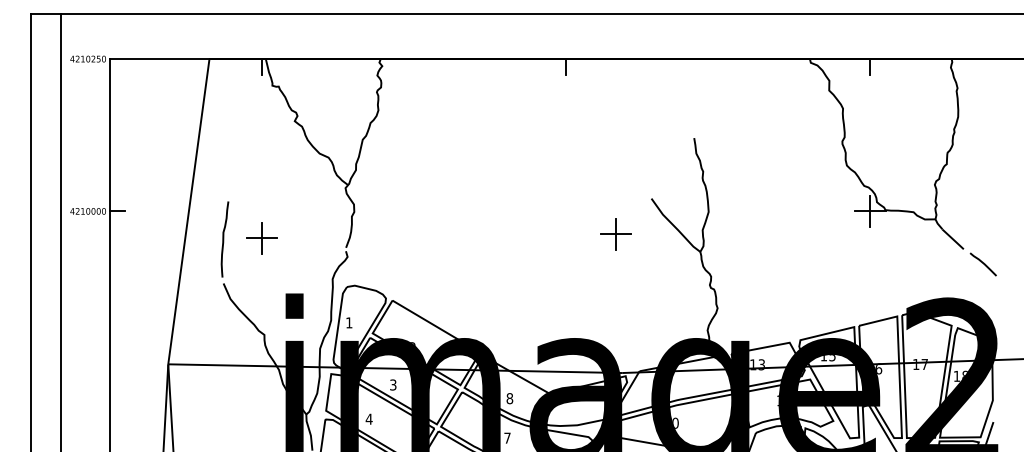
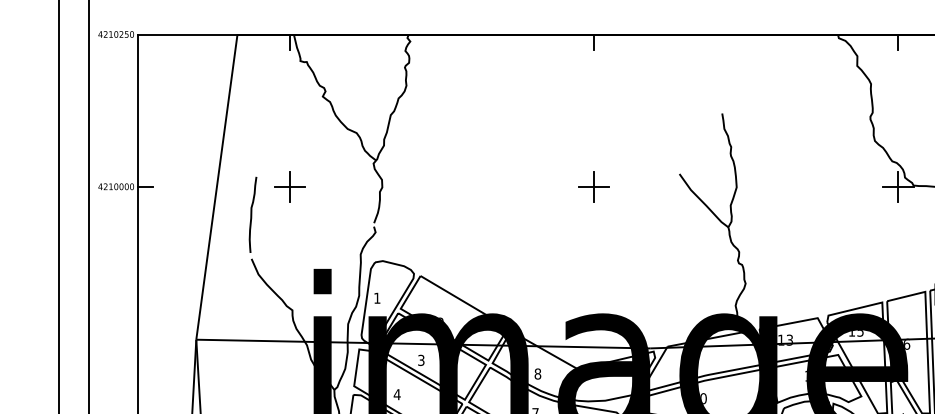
part: (615, 234) -> (593, 186), moved
part: (261, 238) -> (289, 186), moved

